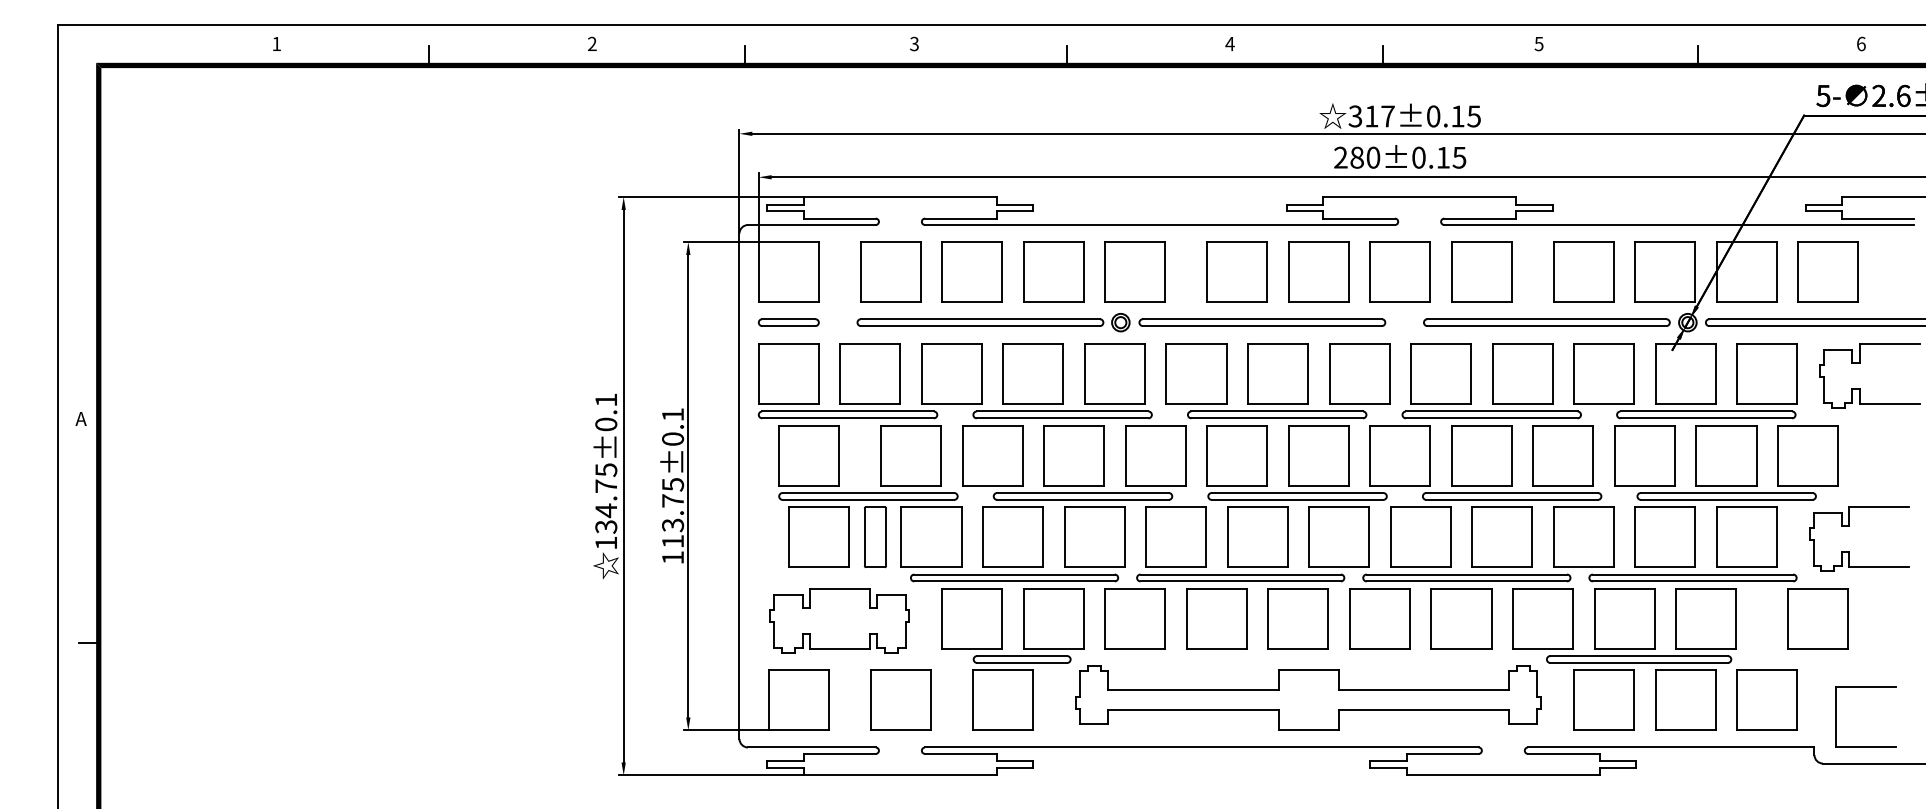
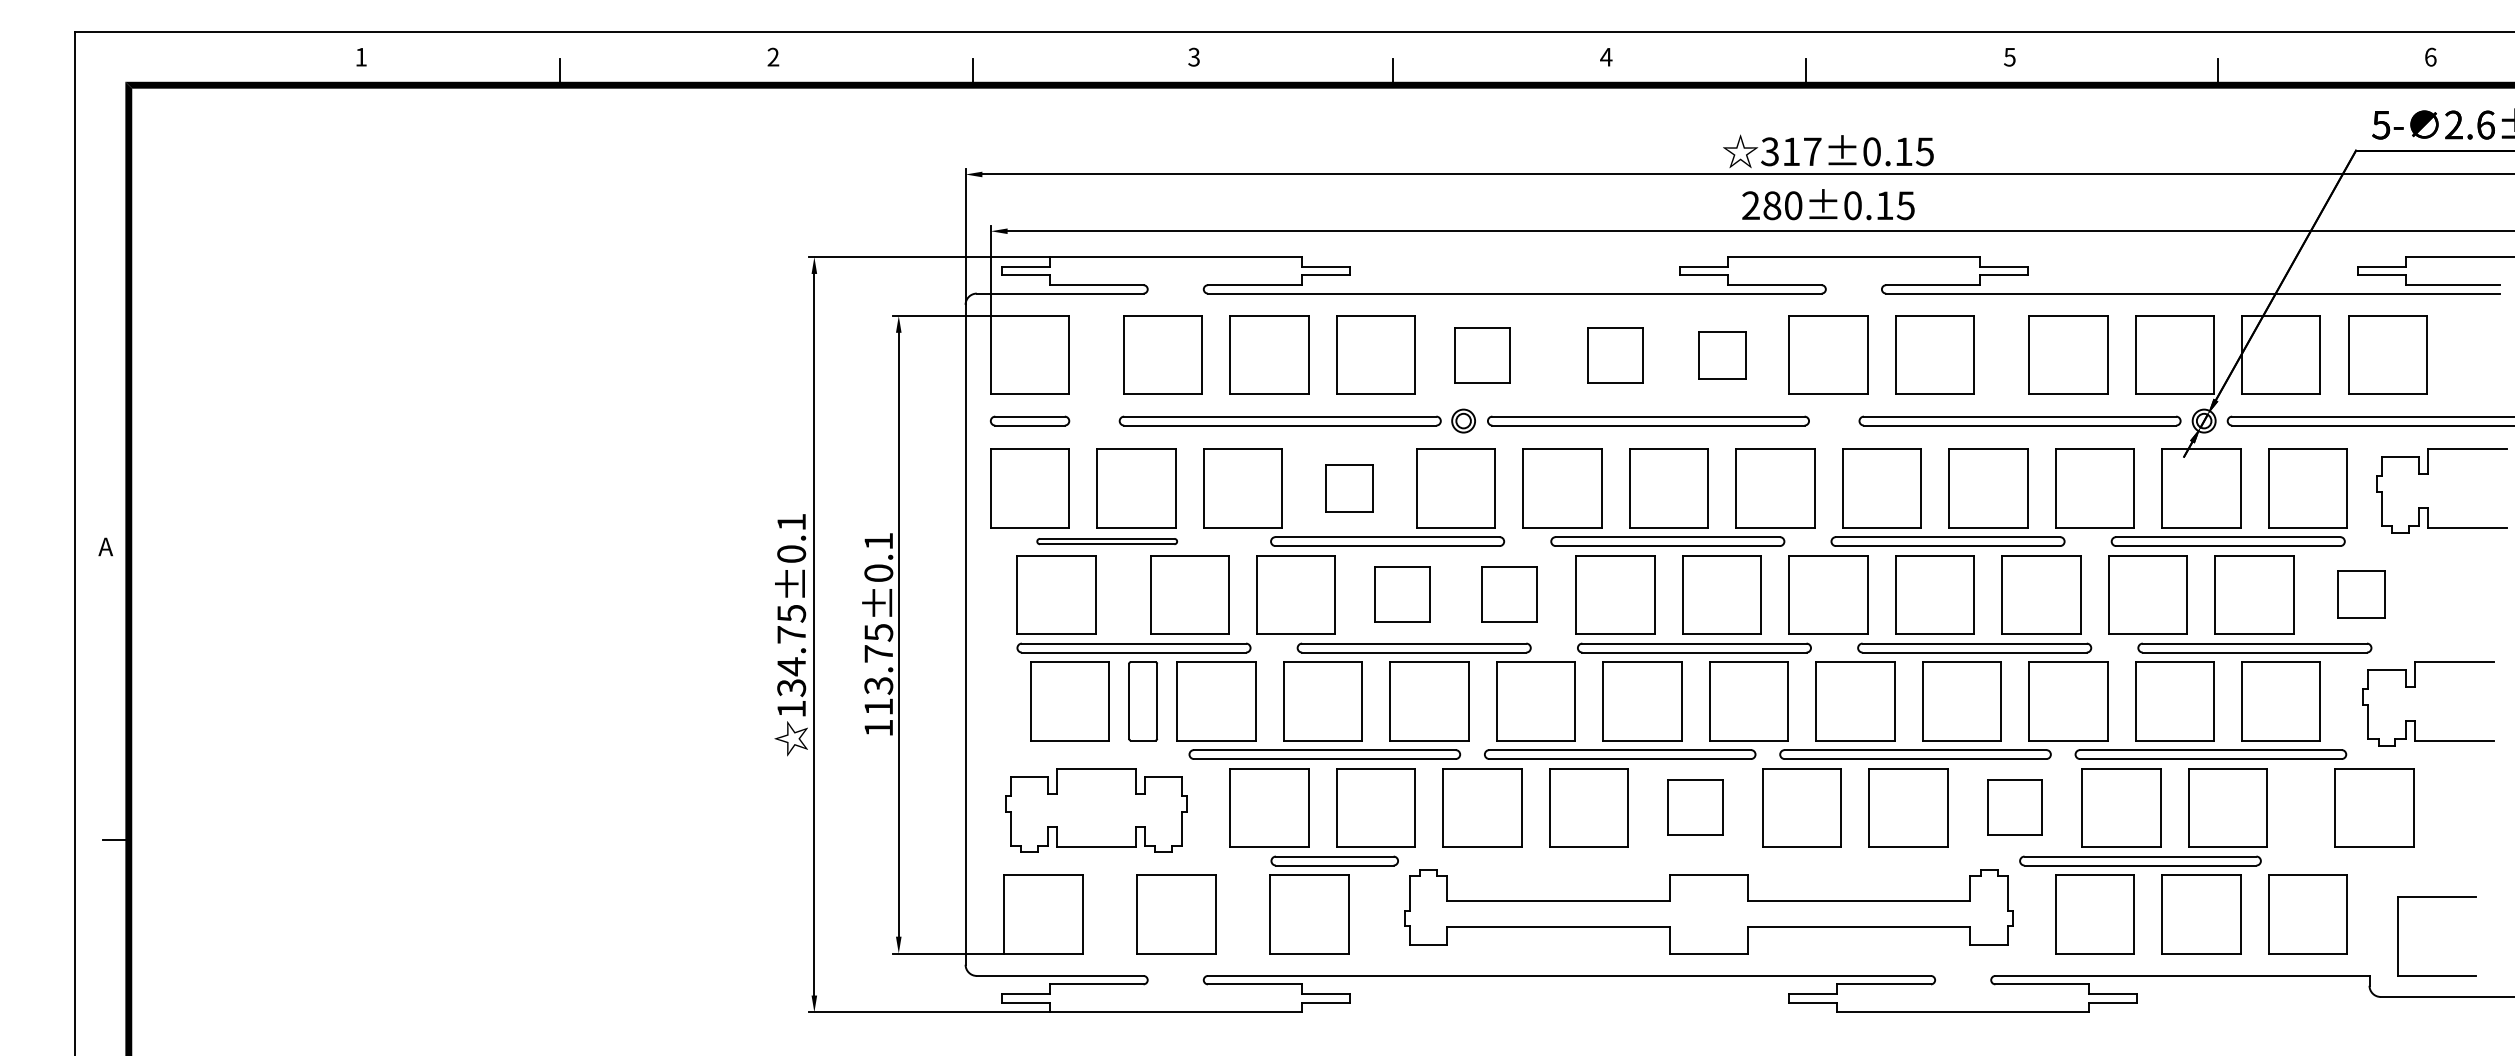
part: (1135, 271) -> (1482, 354), size x0.7
part: (1237, 271) -> (1615, 354), size x0.7
part: (1318, 271) -> (1721, 354), size x0.6
part: (1033, 374) -> (1349, 488), size x0.6
part: (847, 414) -> (1106, 541), size x0.6
part: (1074, 455) -> (1402, 594), size x0.7
part: (1155, 455) -> (1508, 594), size x0.7
part: (1807, 455) -> (2360, 594), size x0.6
part: (1298, 618) -> (1695, 807), size x0.7
part: (1542, 618) -> (2014, 807), size x0.7

